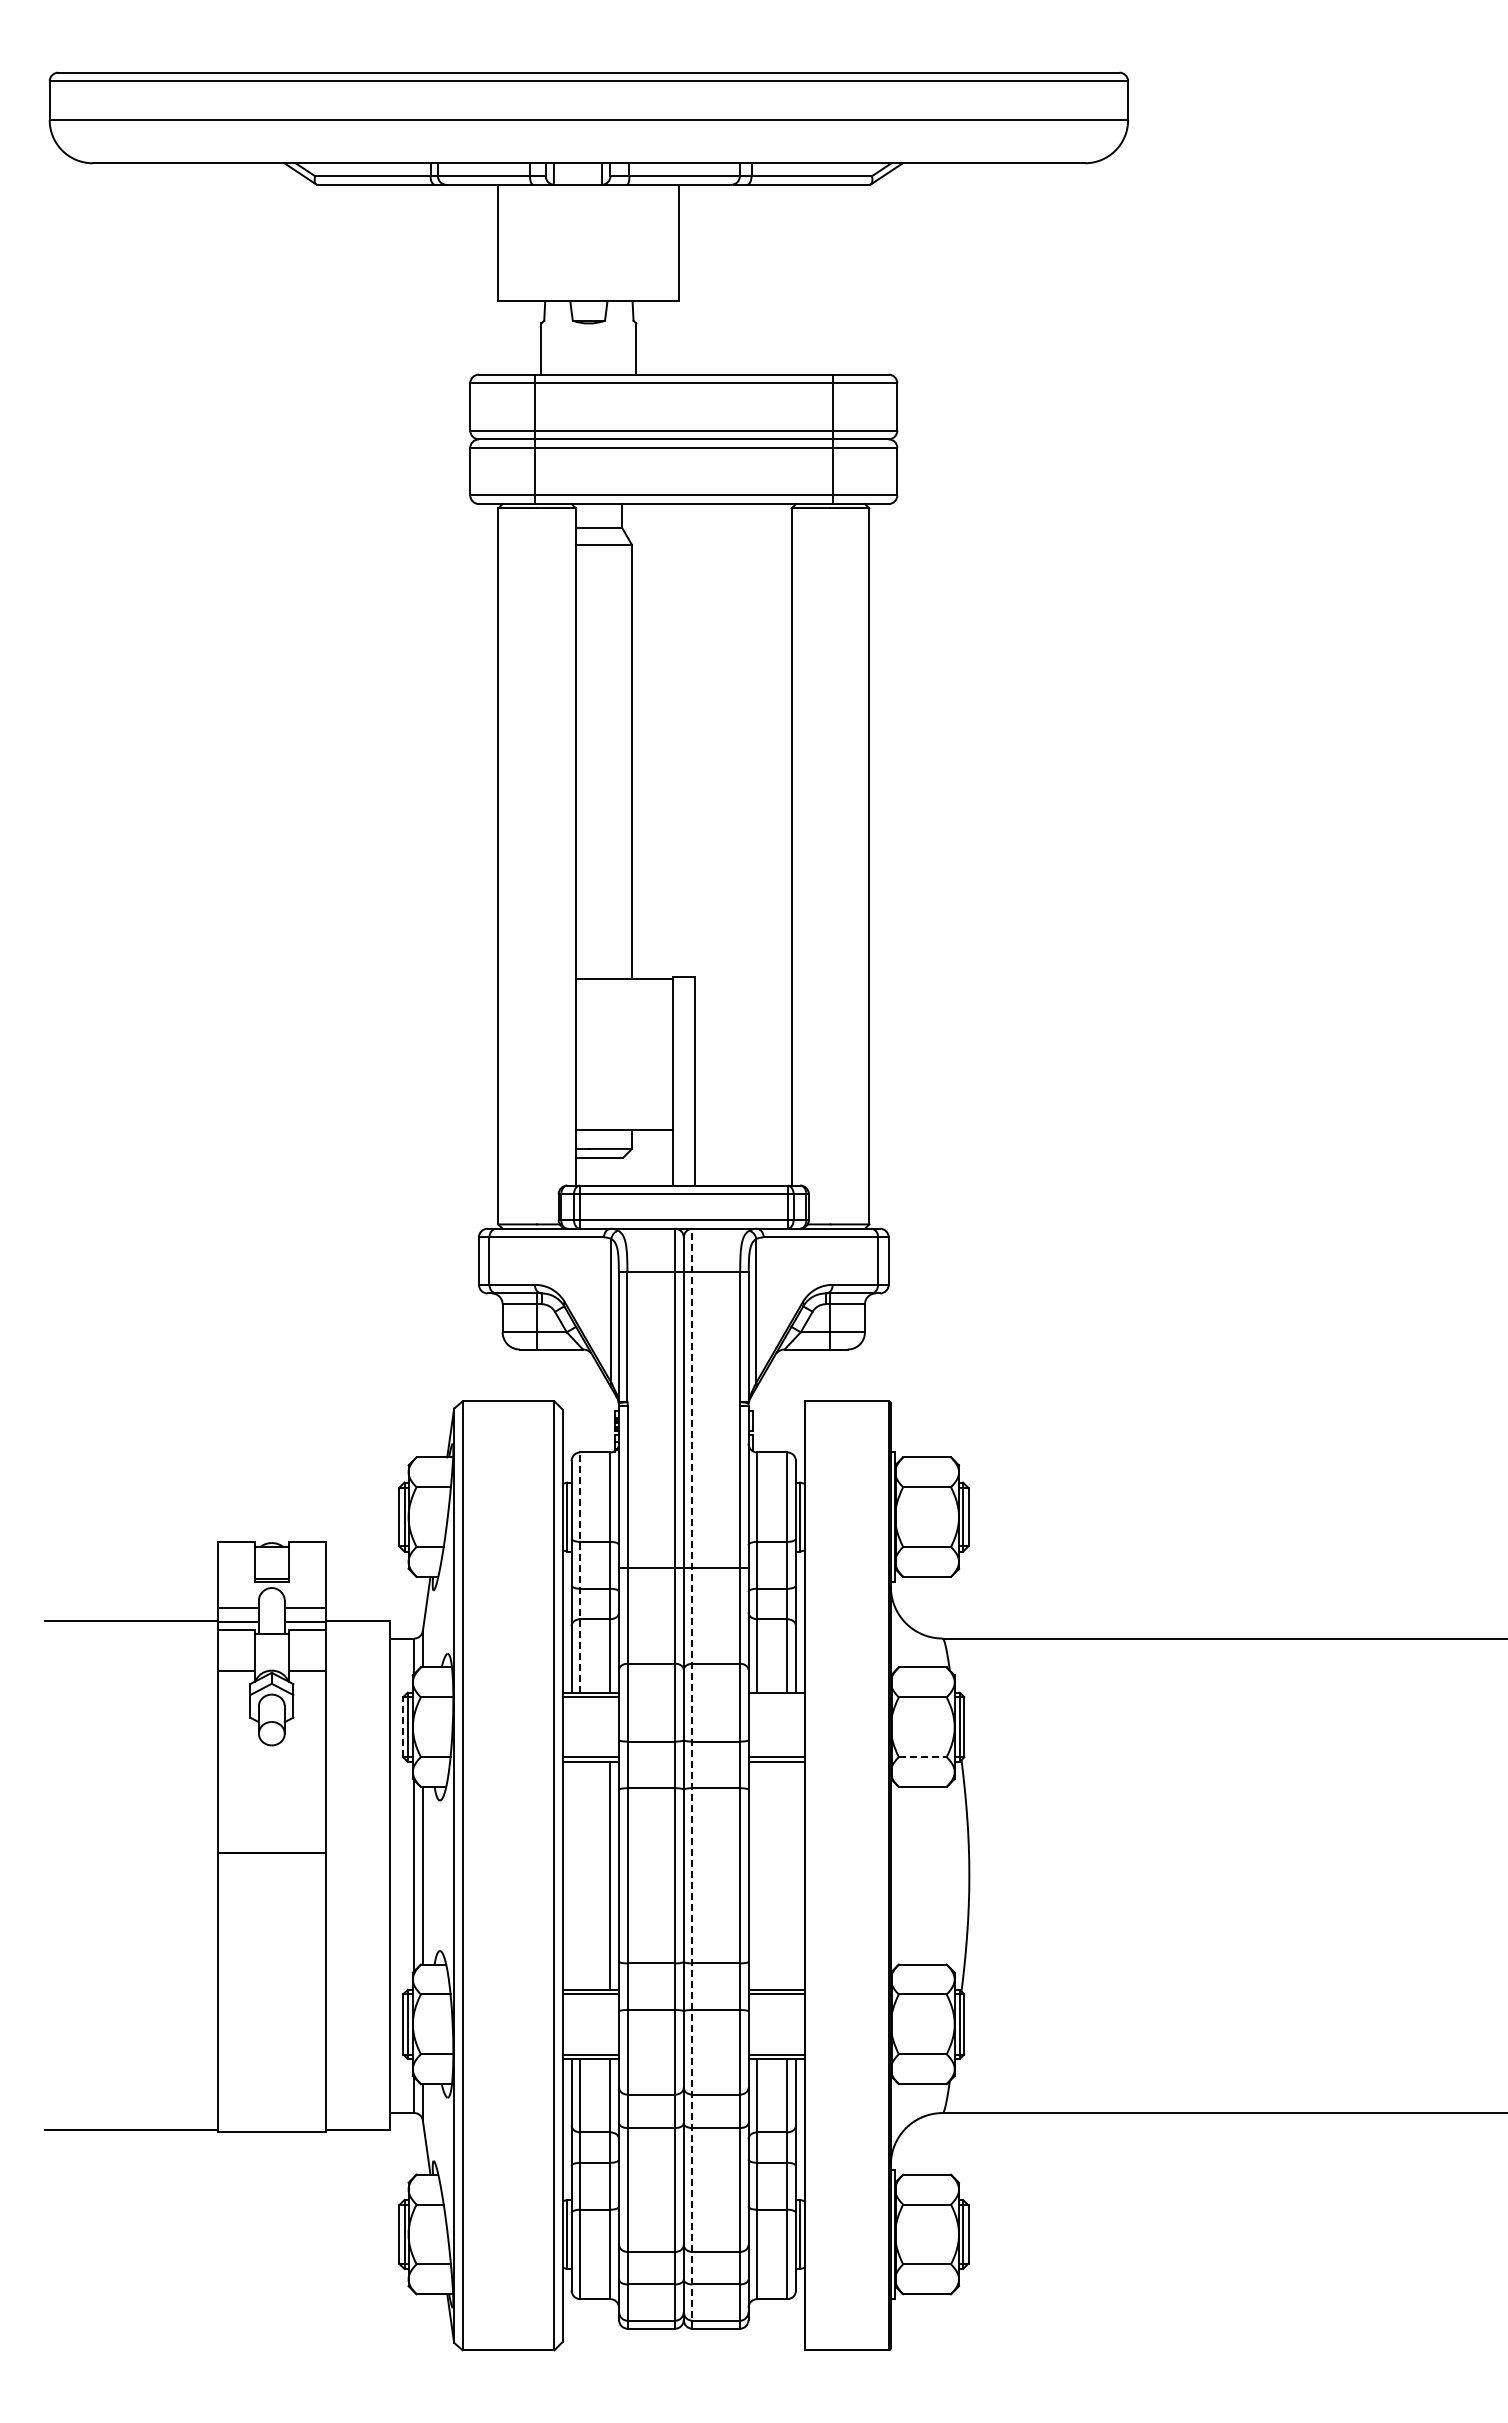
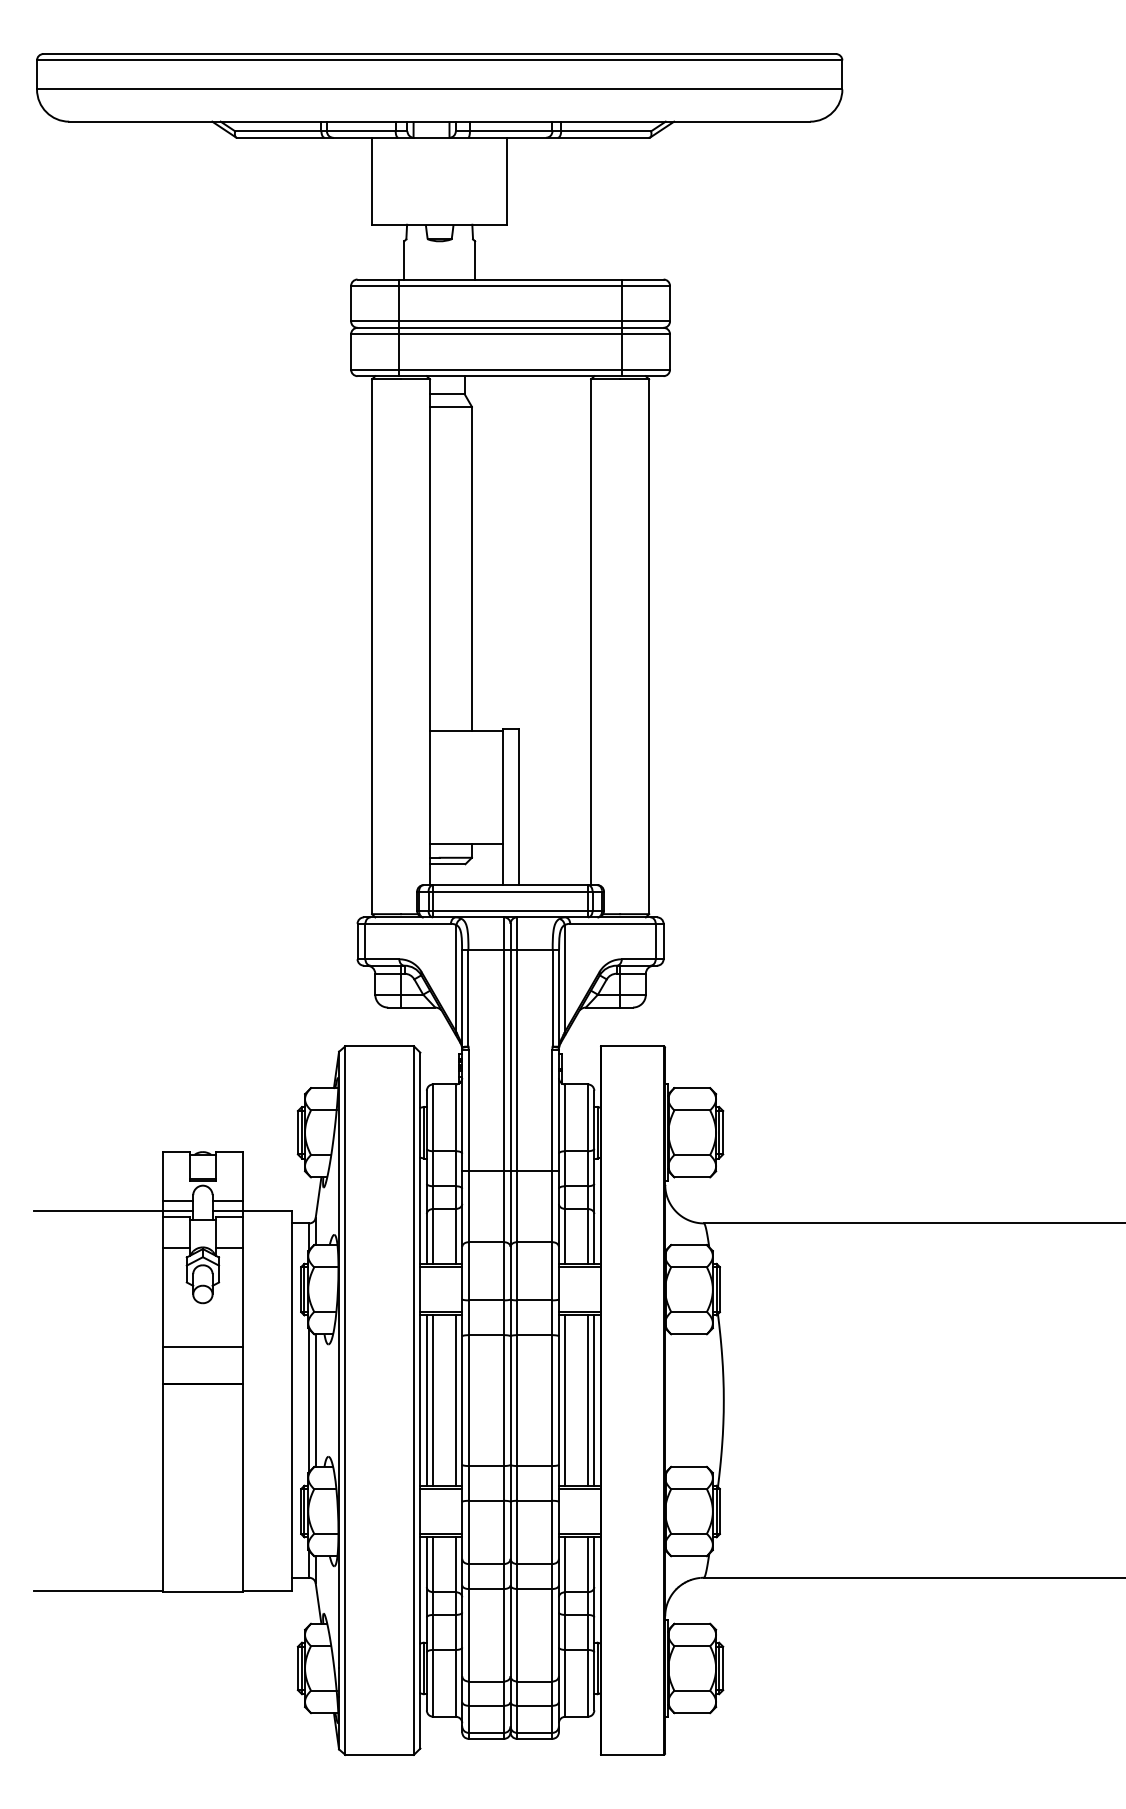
line: (580, 1572) -> (433, 1174), dashed -> solid
line: (776, 1697) -> (579, 1267), added
line: (403, 1726) -> (301, 1289), dashed -> solid
line: (922, 1757) -> (688, 1312), dashed -> solid
line: (692, 1778) -> (517, 1327), dashed -> solid
line: (271, 1803) -> (202, 1346), added
line: (571, 1875) -> (426, 1400), added
line: (580, 1875) -> (433, 1400), added
line: (757, 1875) -> (565, 1400), added
line: (787, 1875) -> (588, 1400), added
line: (795, 1875) -> (593, 1400), added

